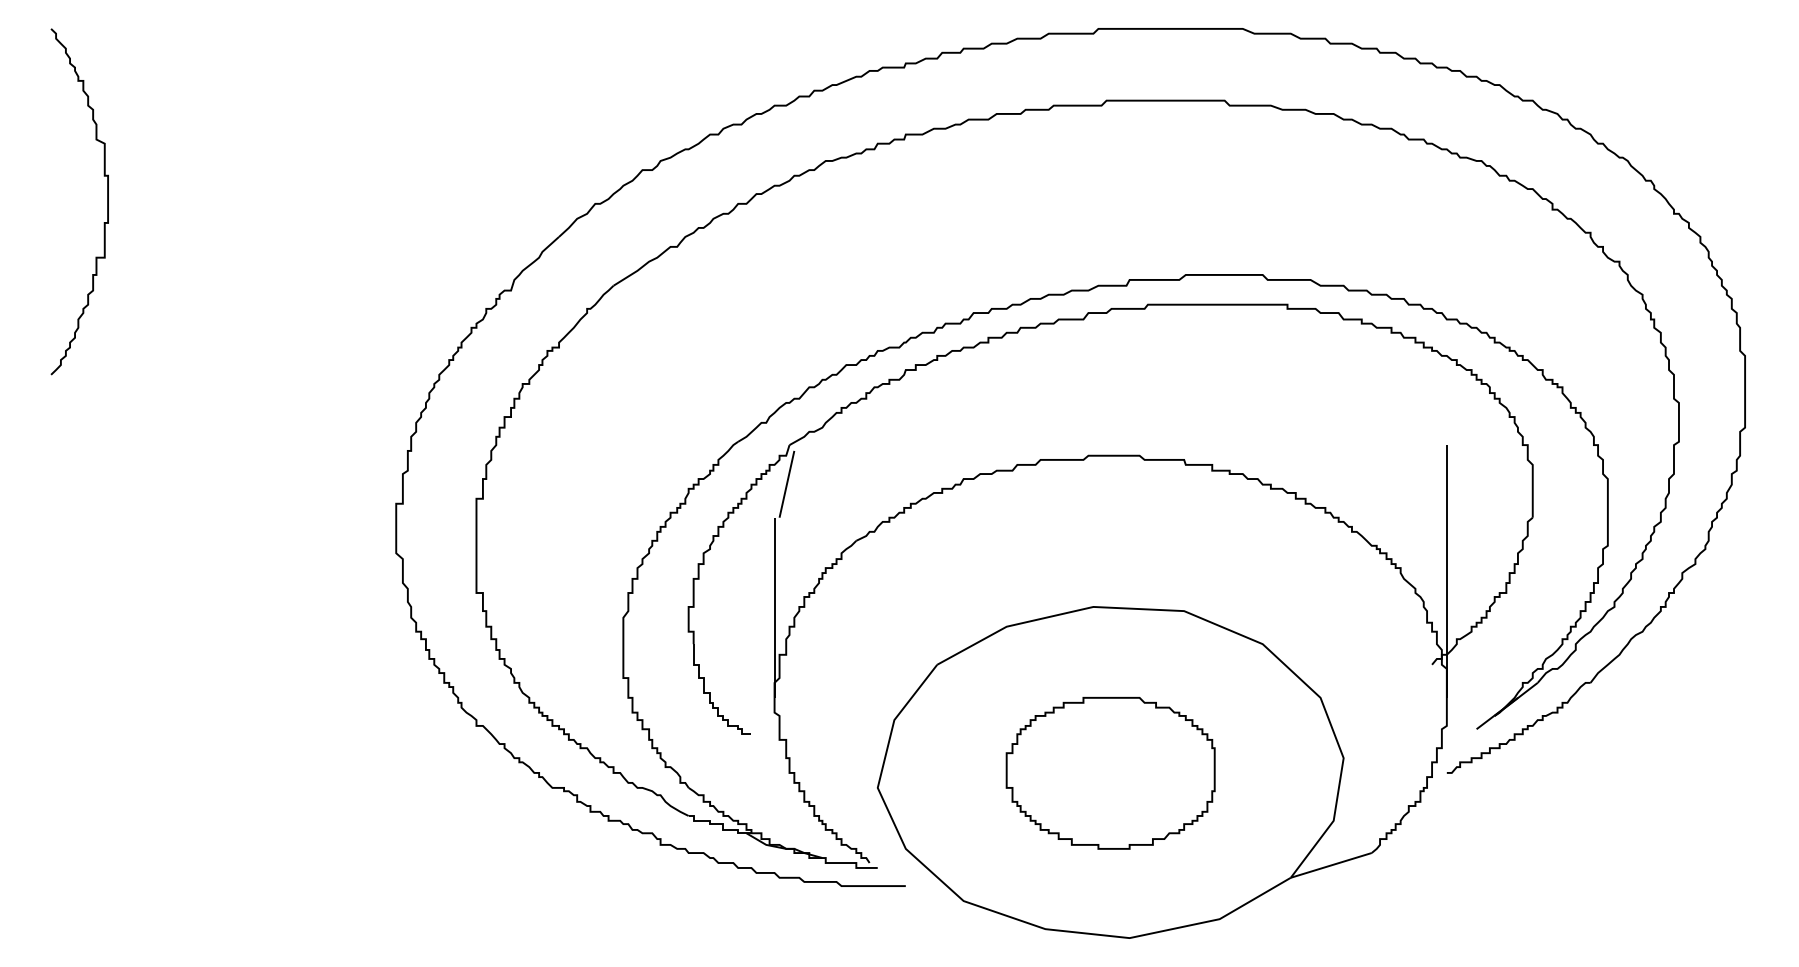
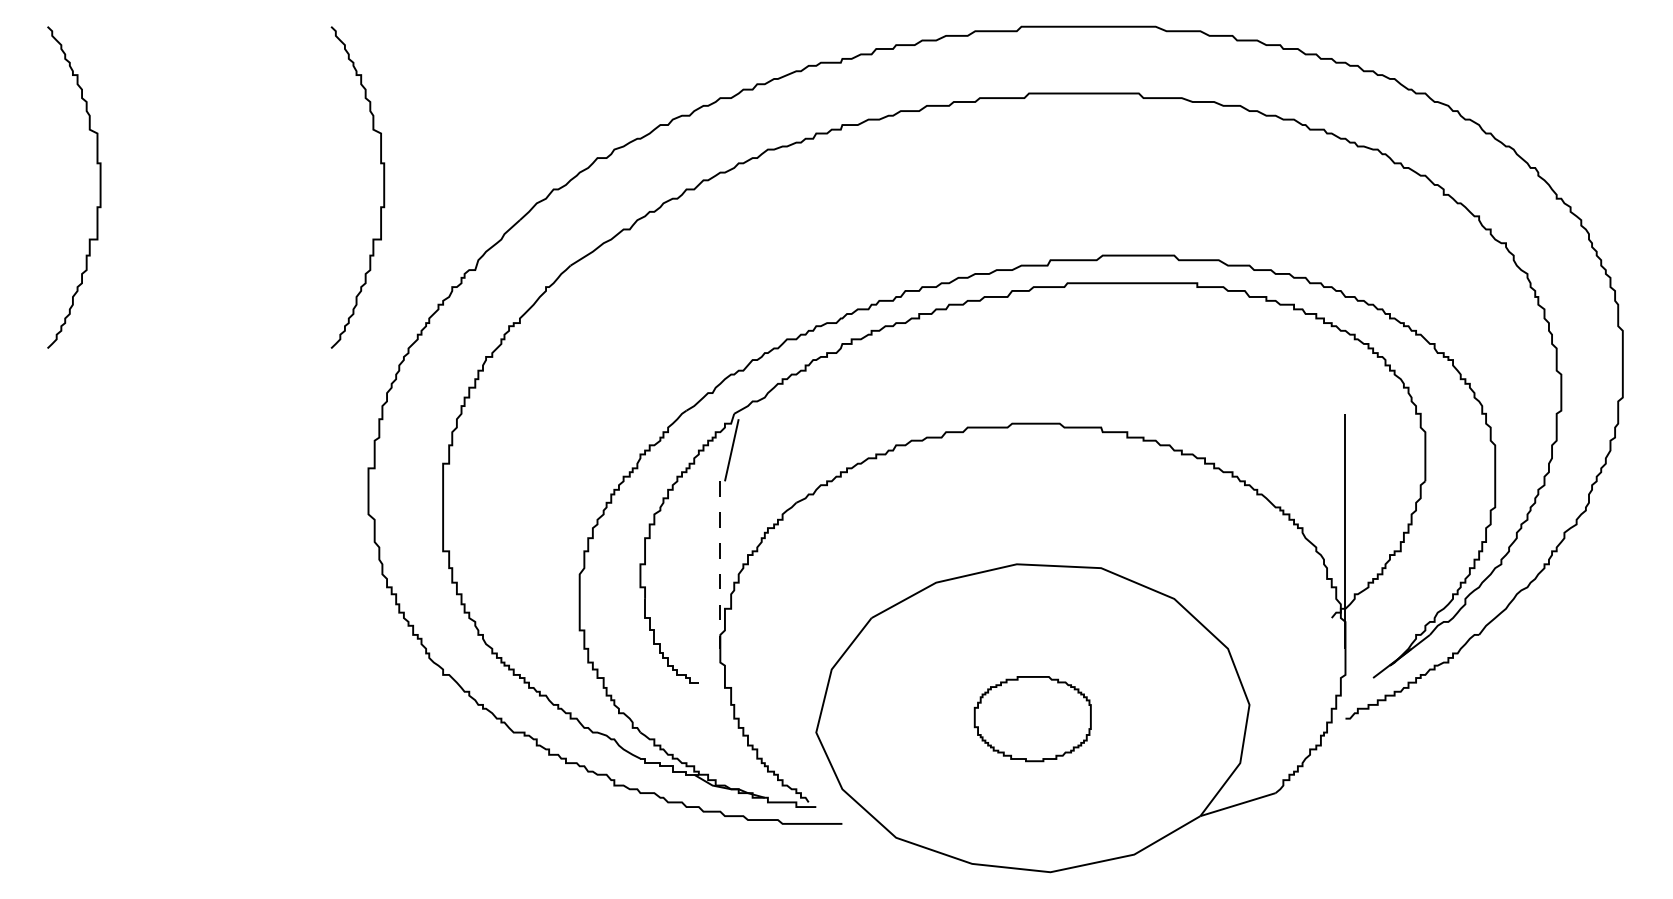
curve: (412, 201) -> (383, 187), added
line: (774, 608) -> (720, 565), solid -> dashed
part: (1110, 773) -> (1032, 719), size x0.6

